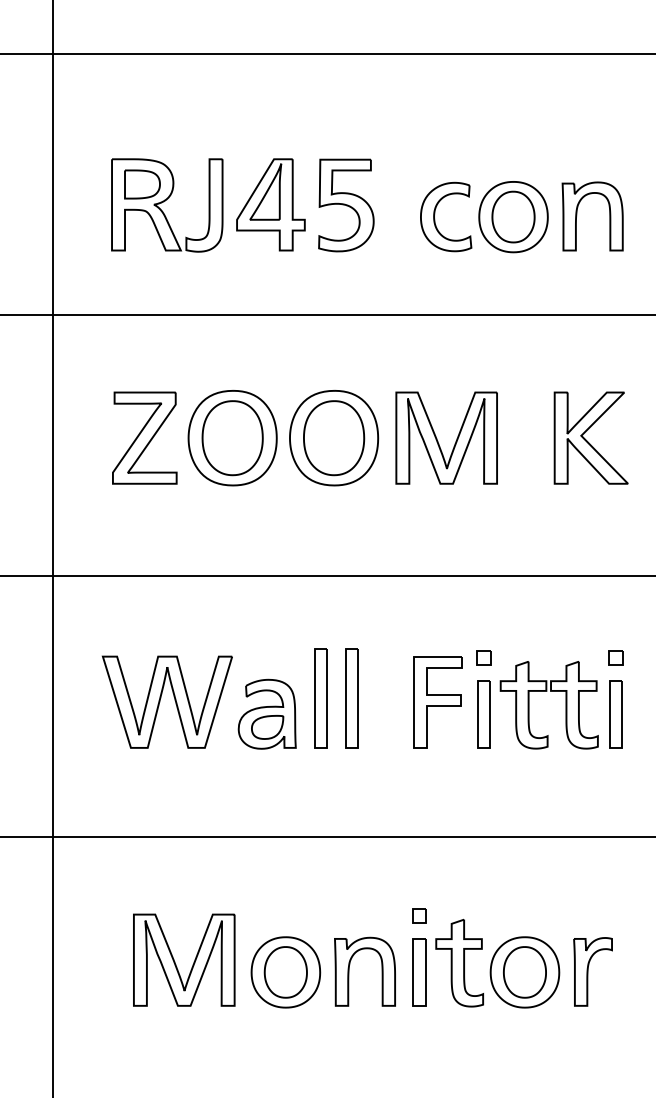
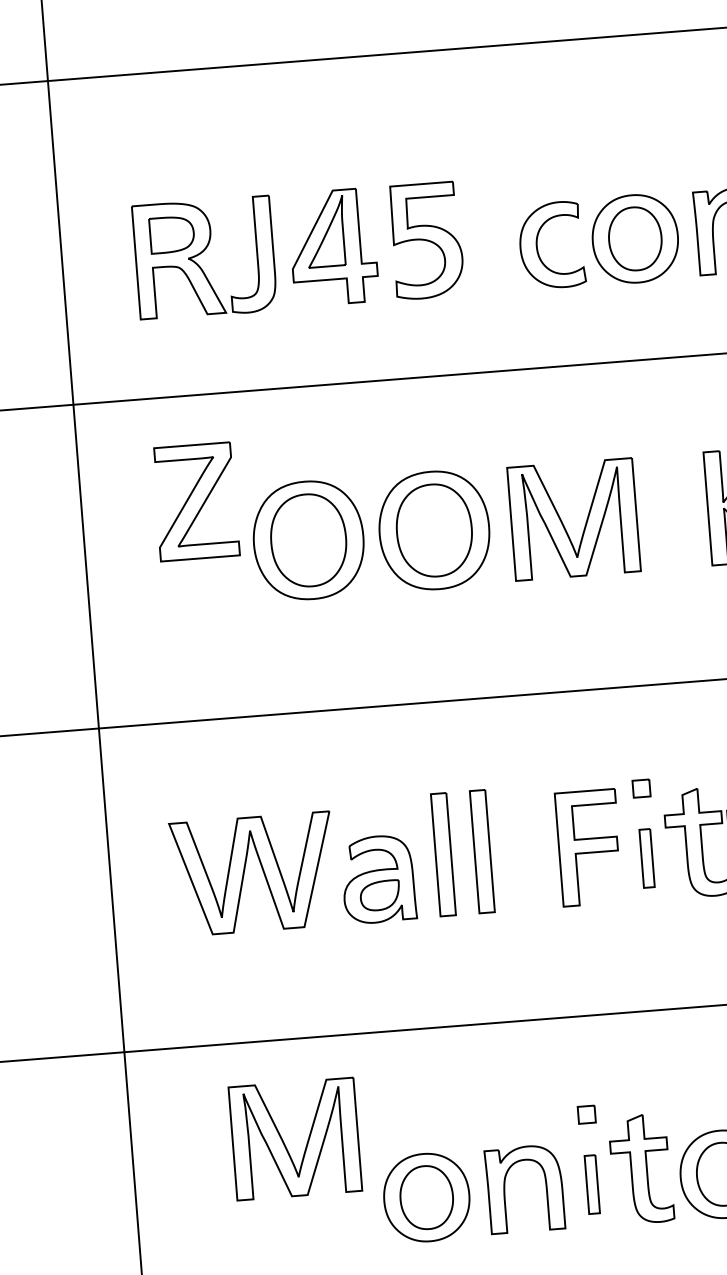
part: (144, 437) -> (195, 501), moved
part: (483, 714) -> (646, 858), size x0.7
part: (175, 961) -> (284, 1141), moved
part: (419, 972) -> (592, 1184), size x0.7

